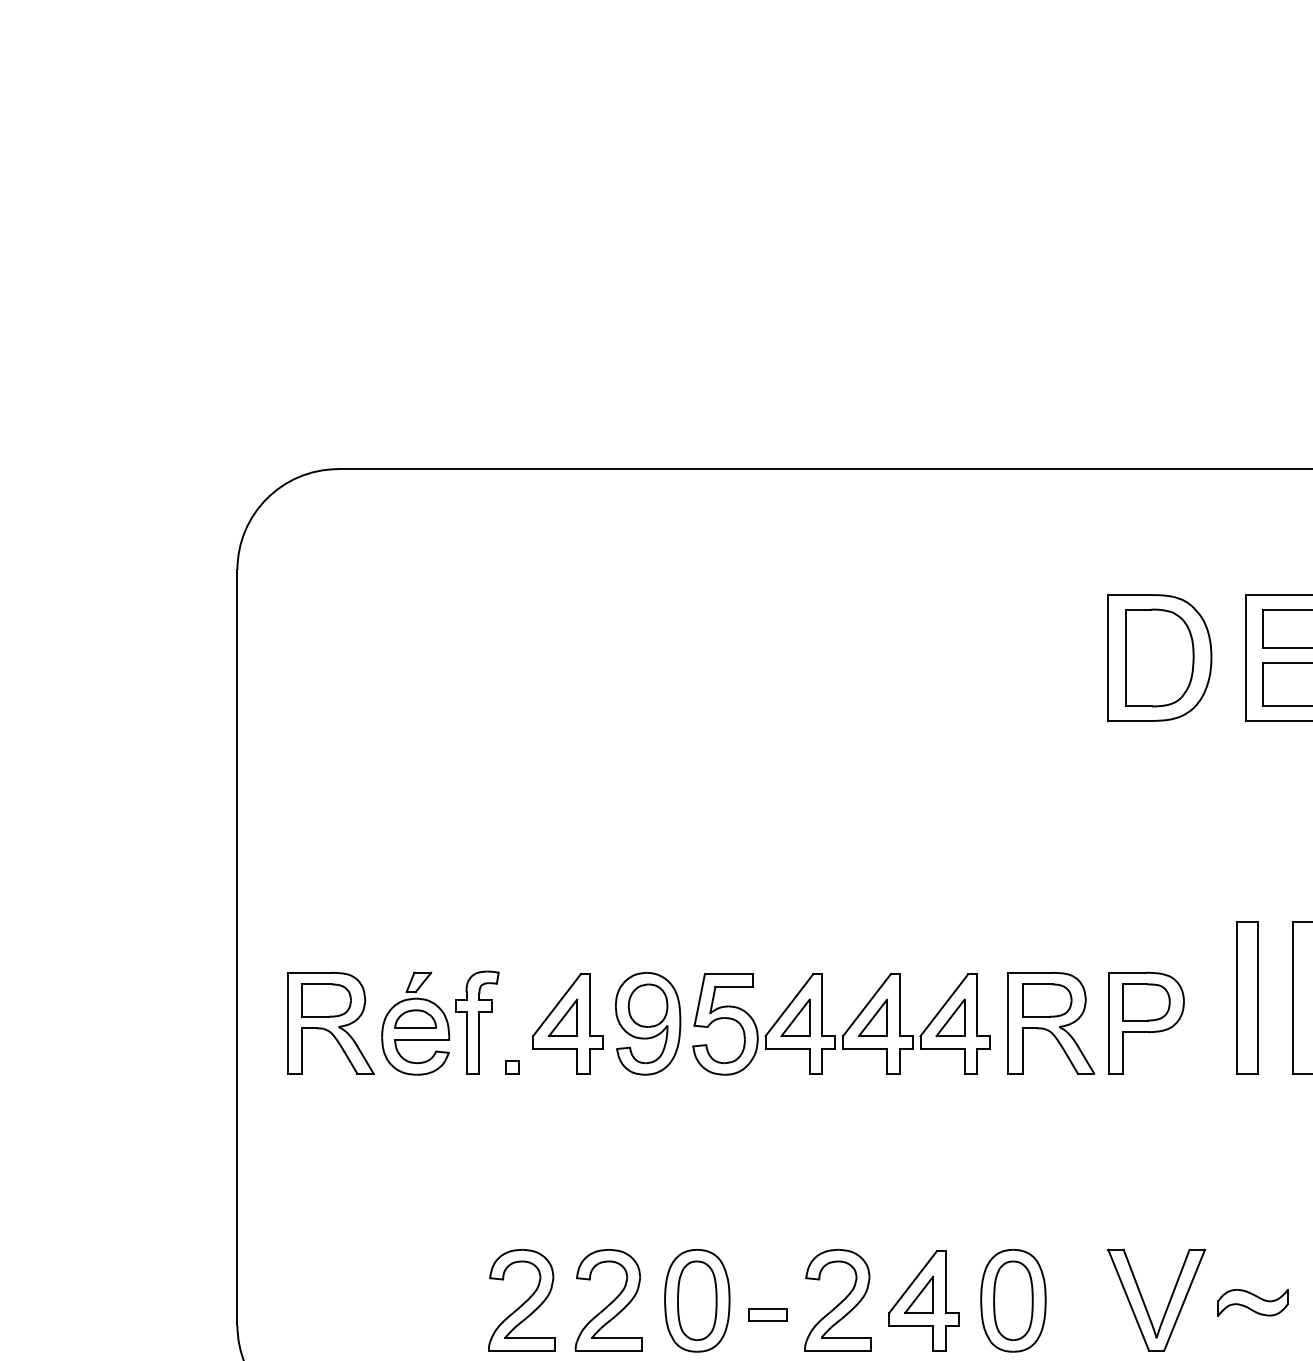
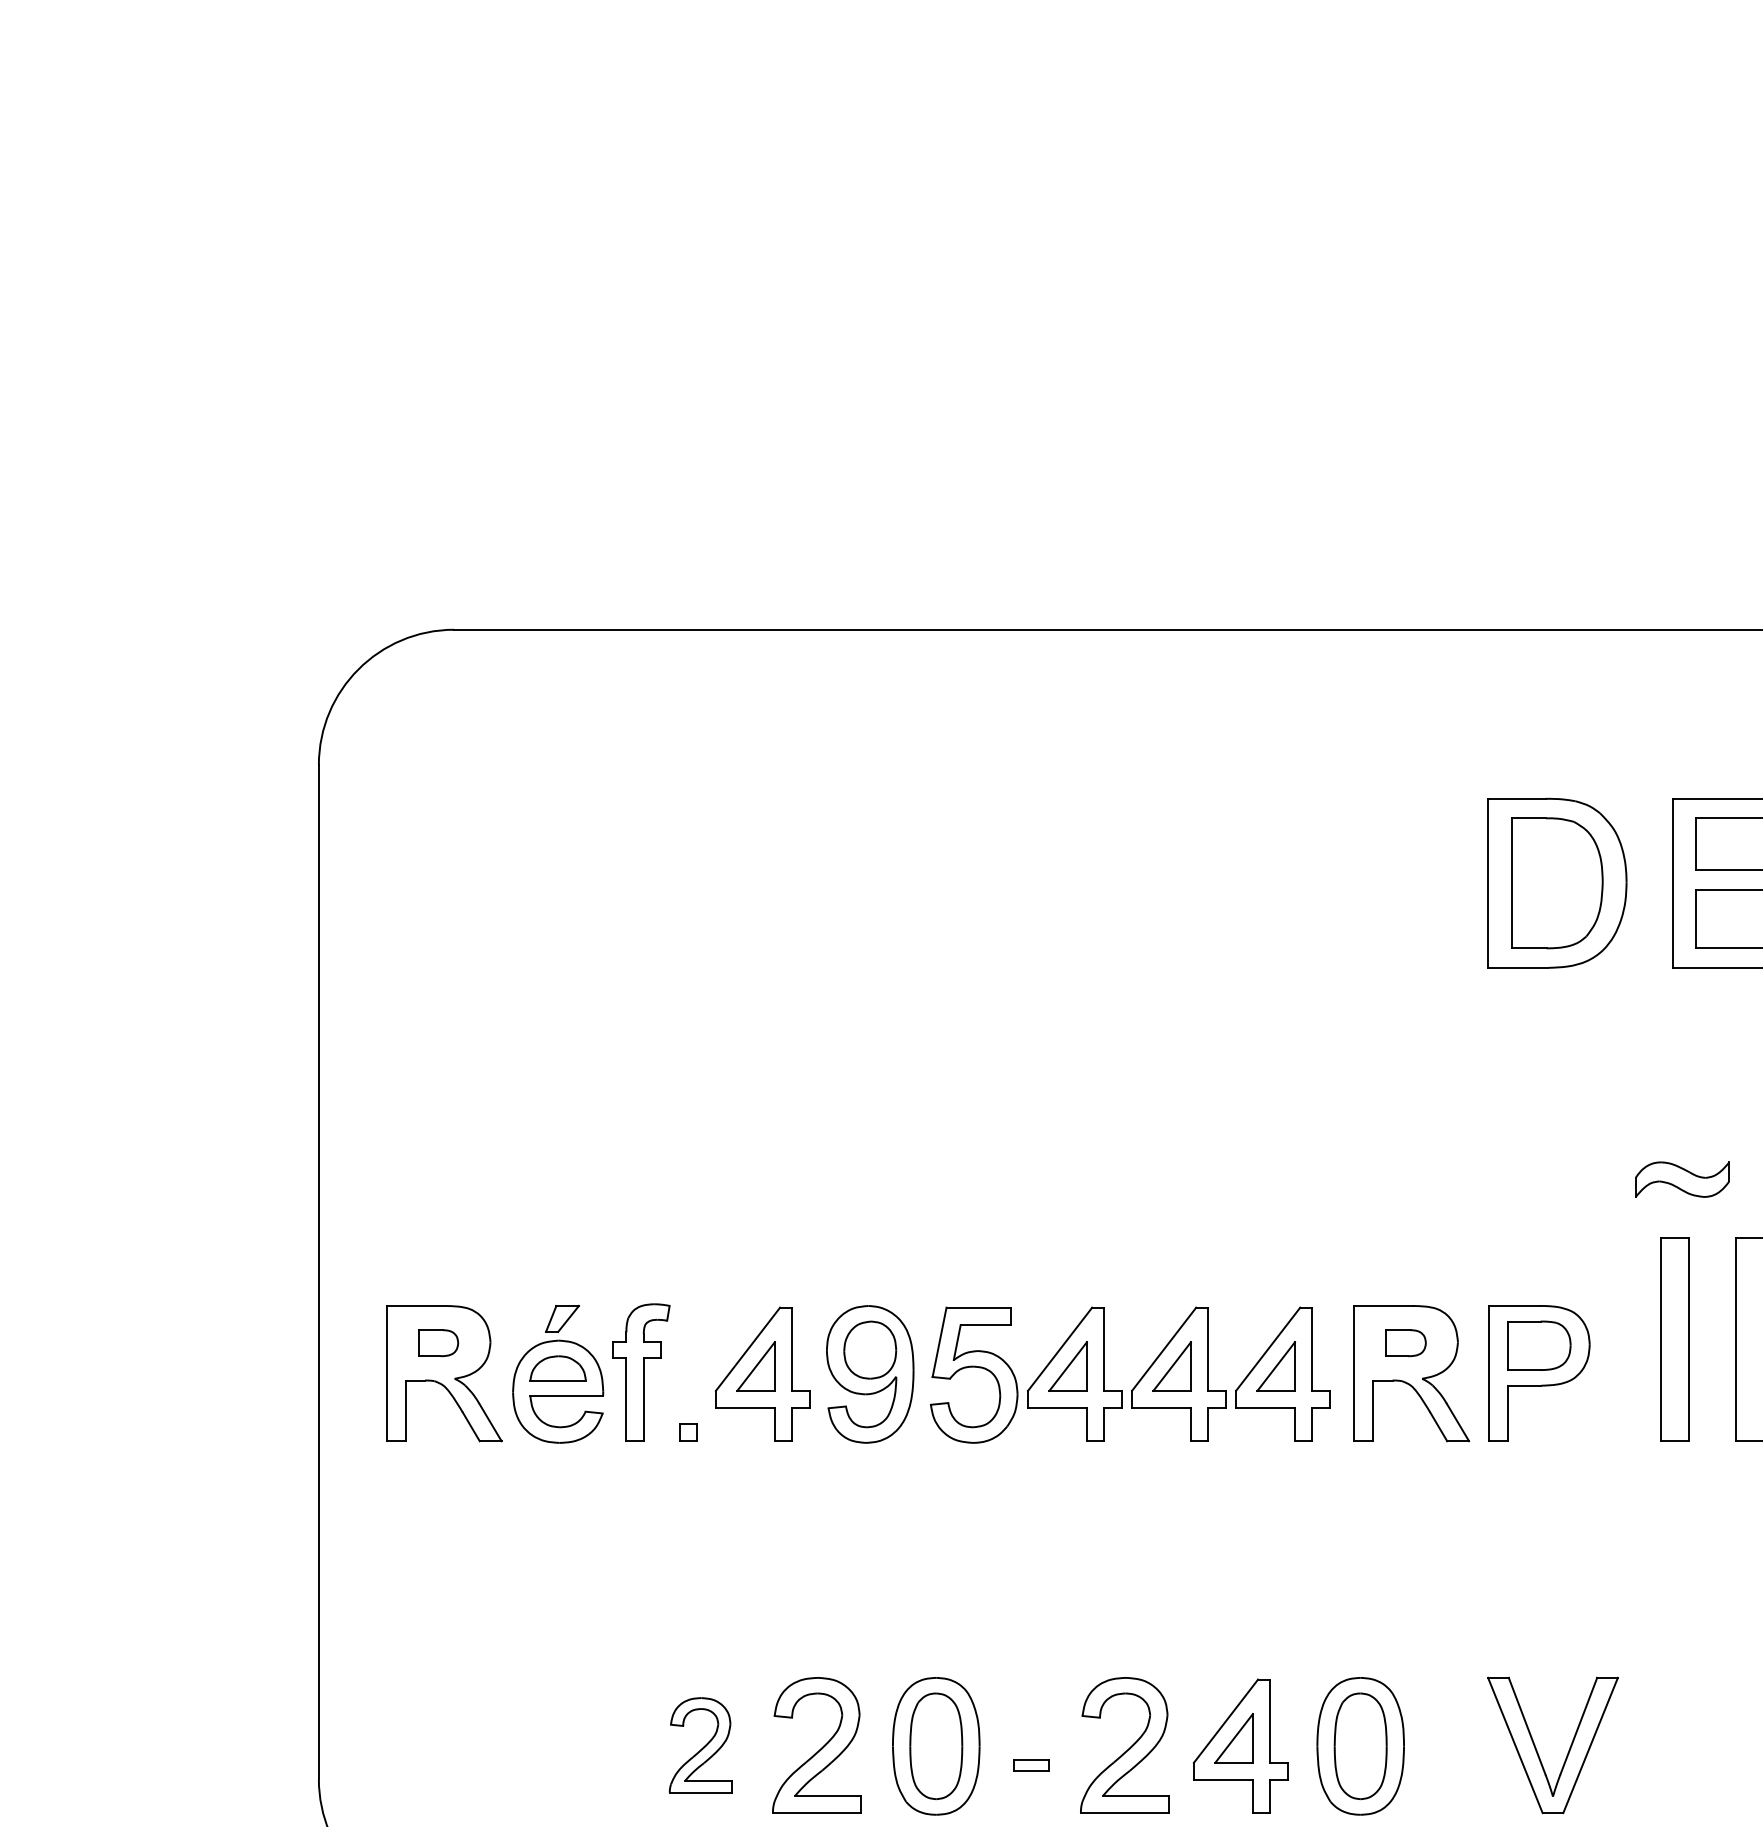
part: (326, 1000) -> (438, 1343), size x0.6
part: (1047, 1000) -> (1406, 1343), size x0.6
part: (521, 1299) -> (700, 1744), size x0.7
part: (1252, 1302) -> (1681, 1179), moved
part: (767, 1314) -> (1030, 1764), size x0.7

